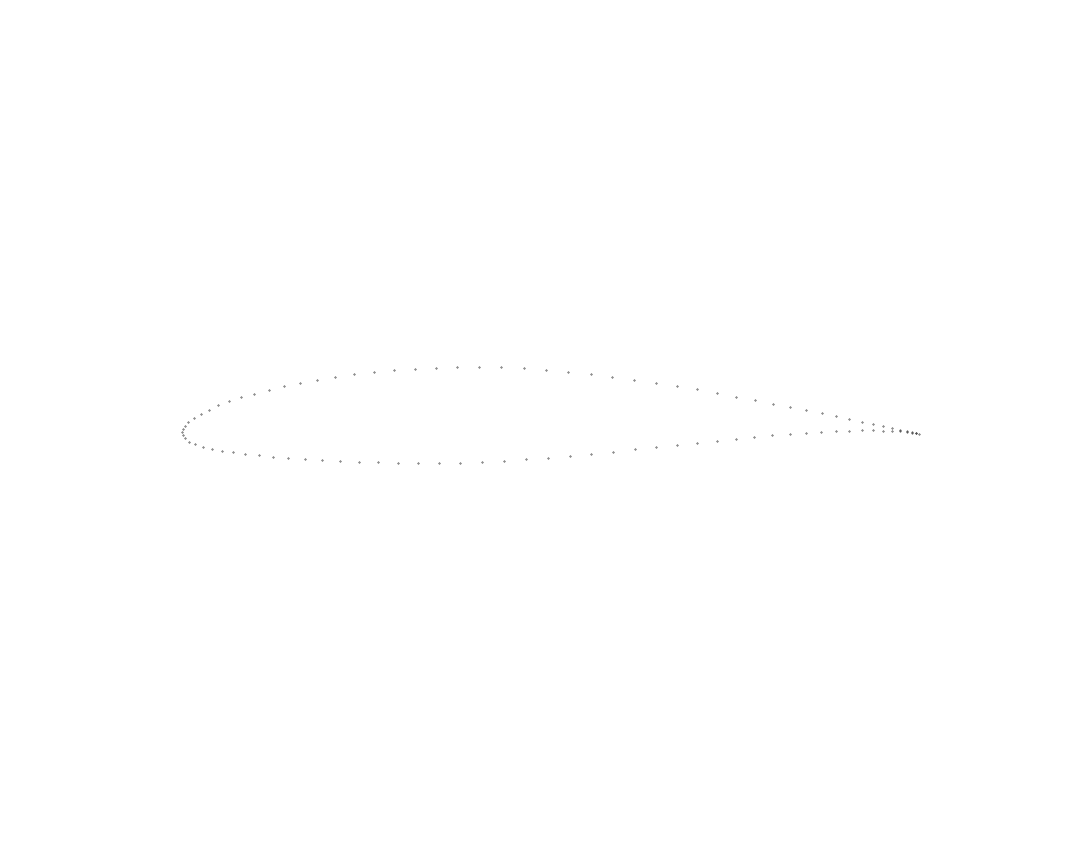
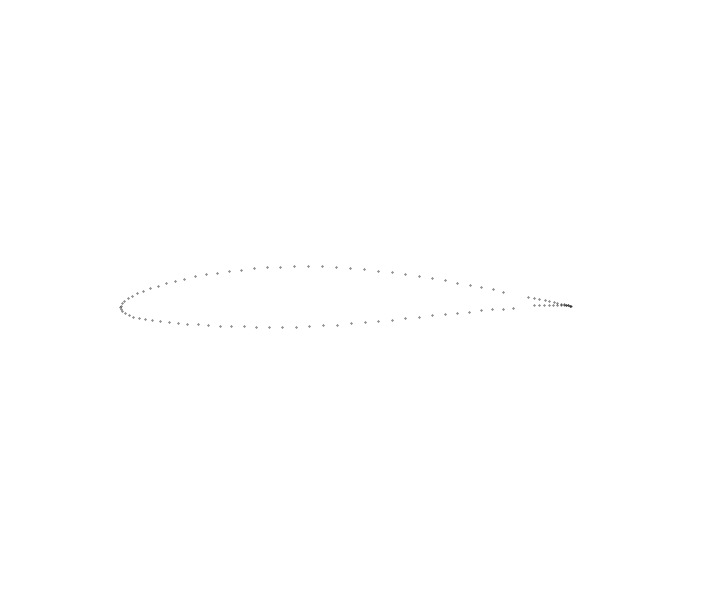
part: (863, 422) -> (549, 301), size x0.6

